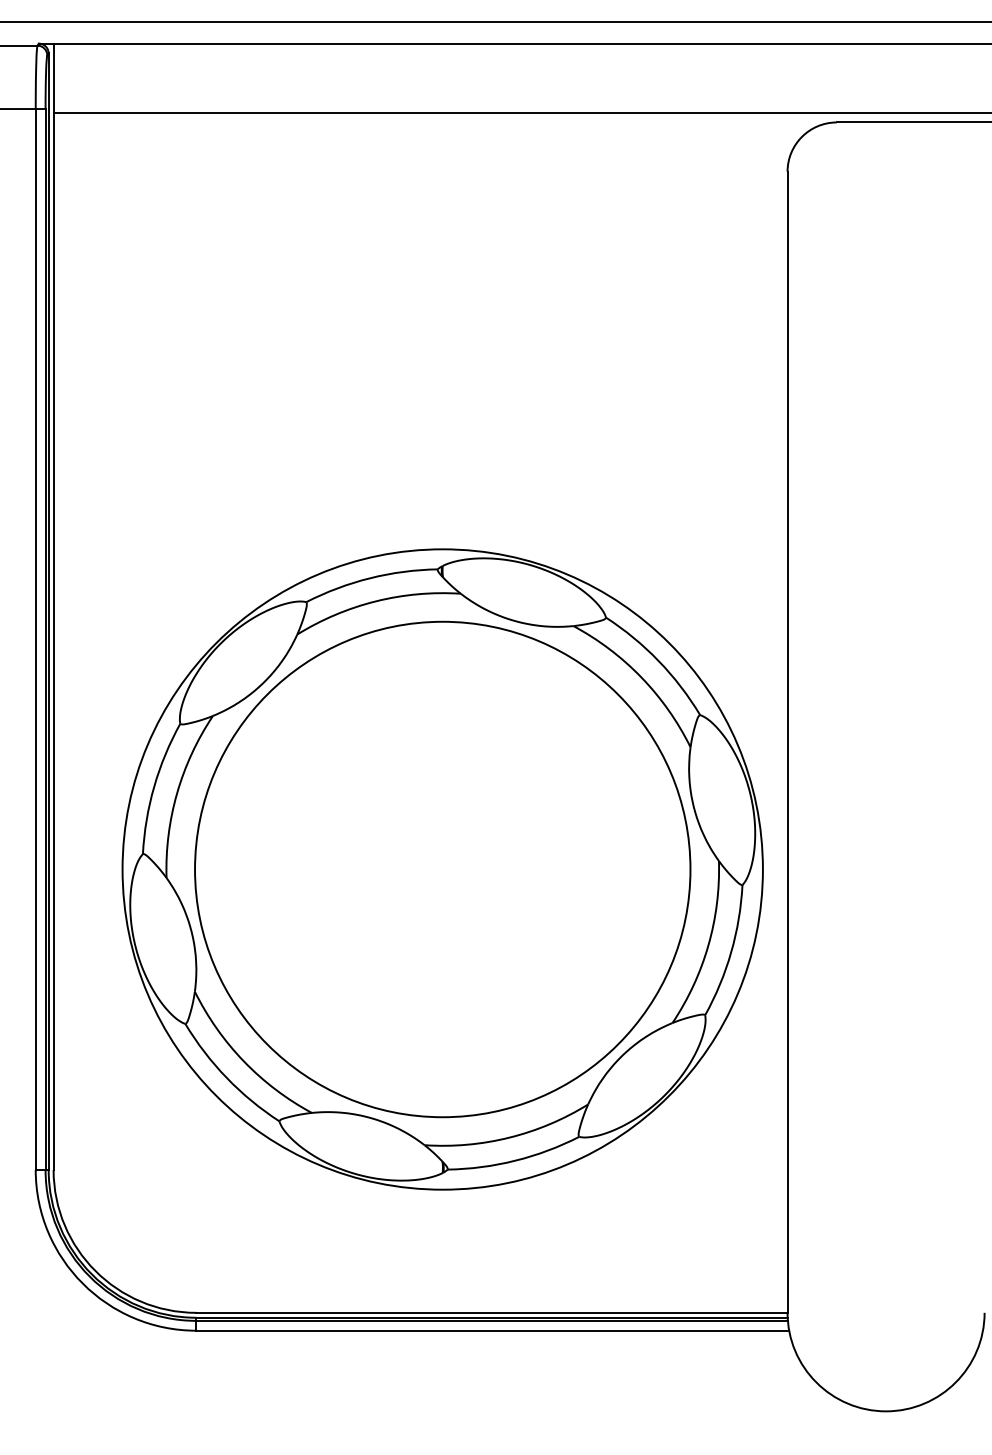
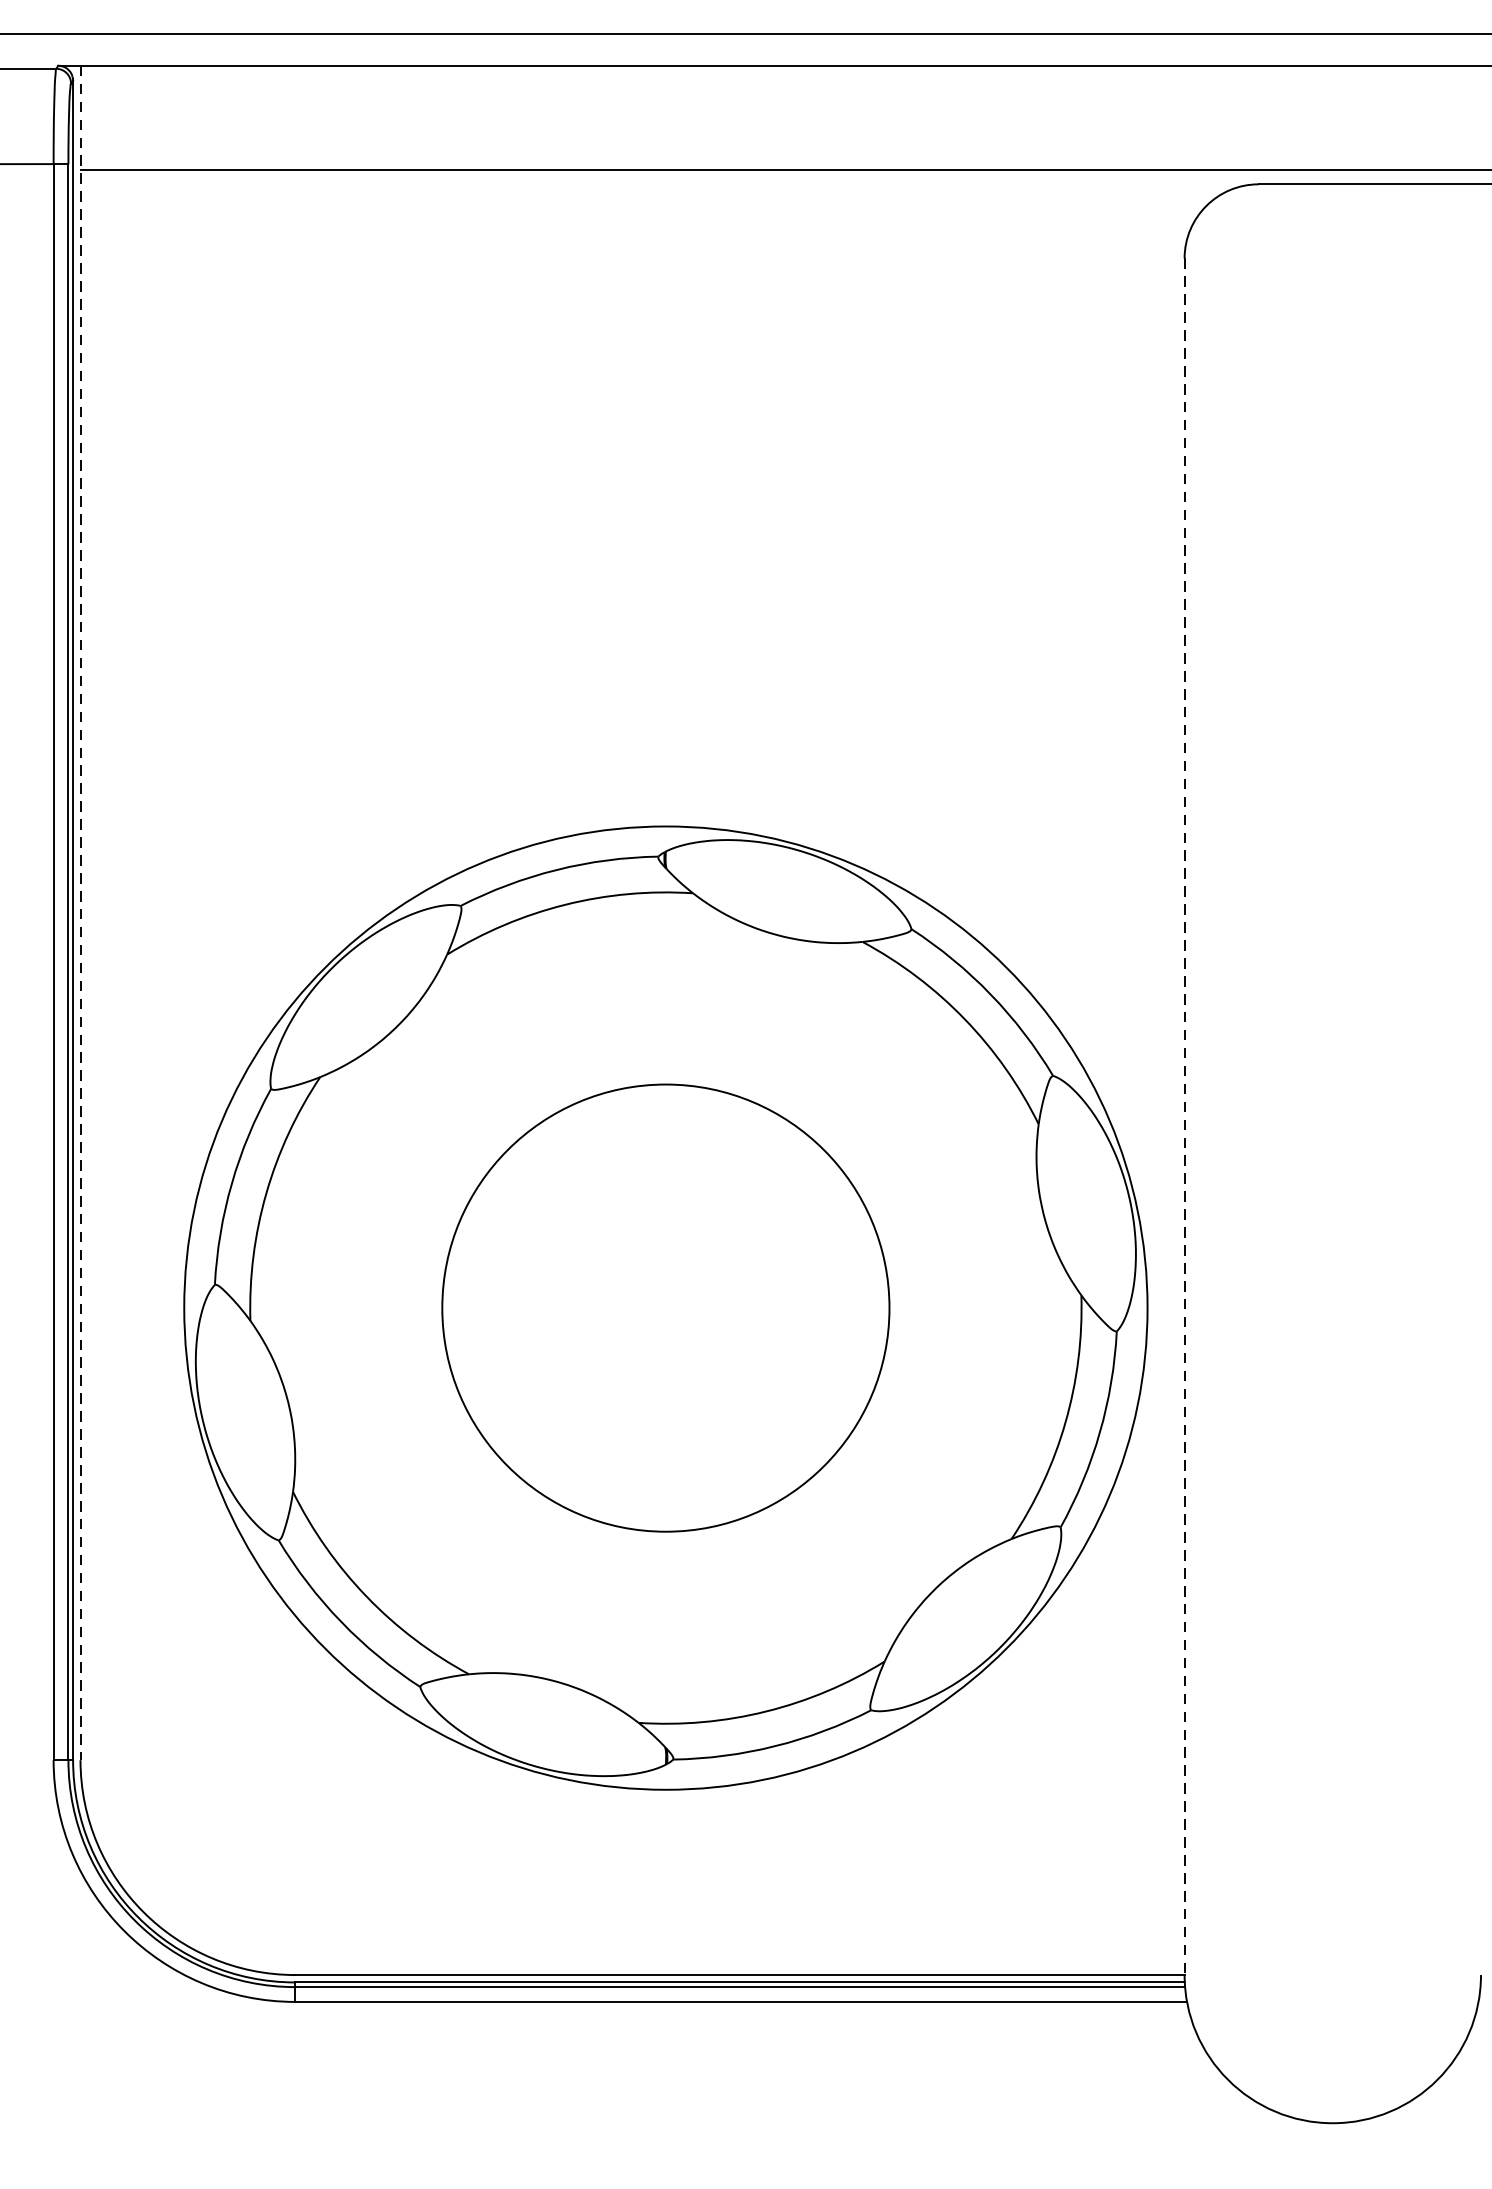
line: (53, 607) -> (80, 913), solid -> dashed
line: (787, 742) -> (1184, 1117), solid -> dashed
circle: (442, 869) -> (665, 1308), size x0.6

